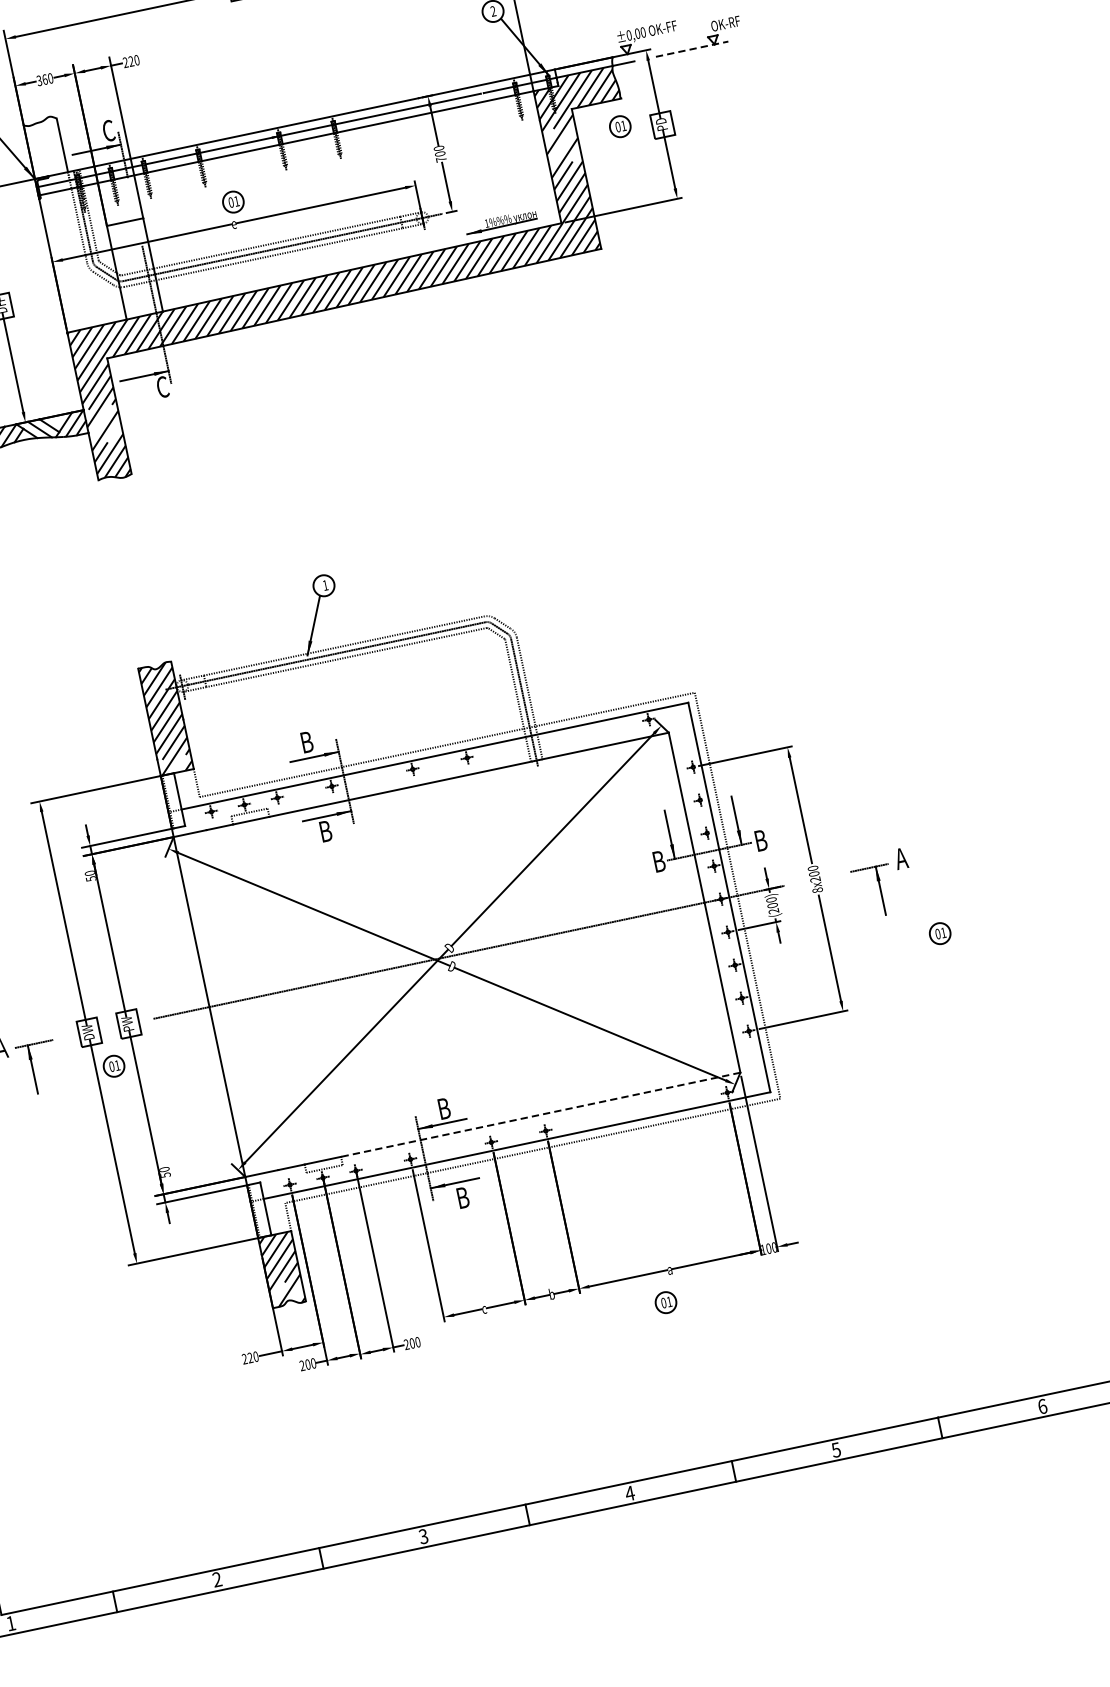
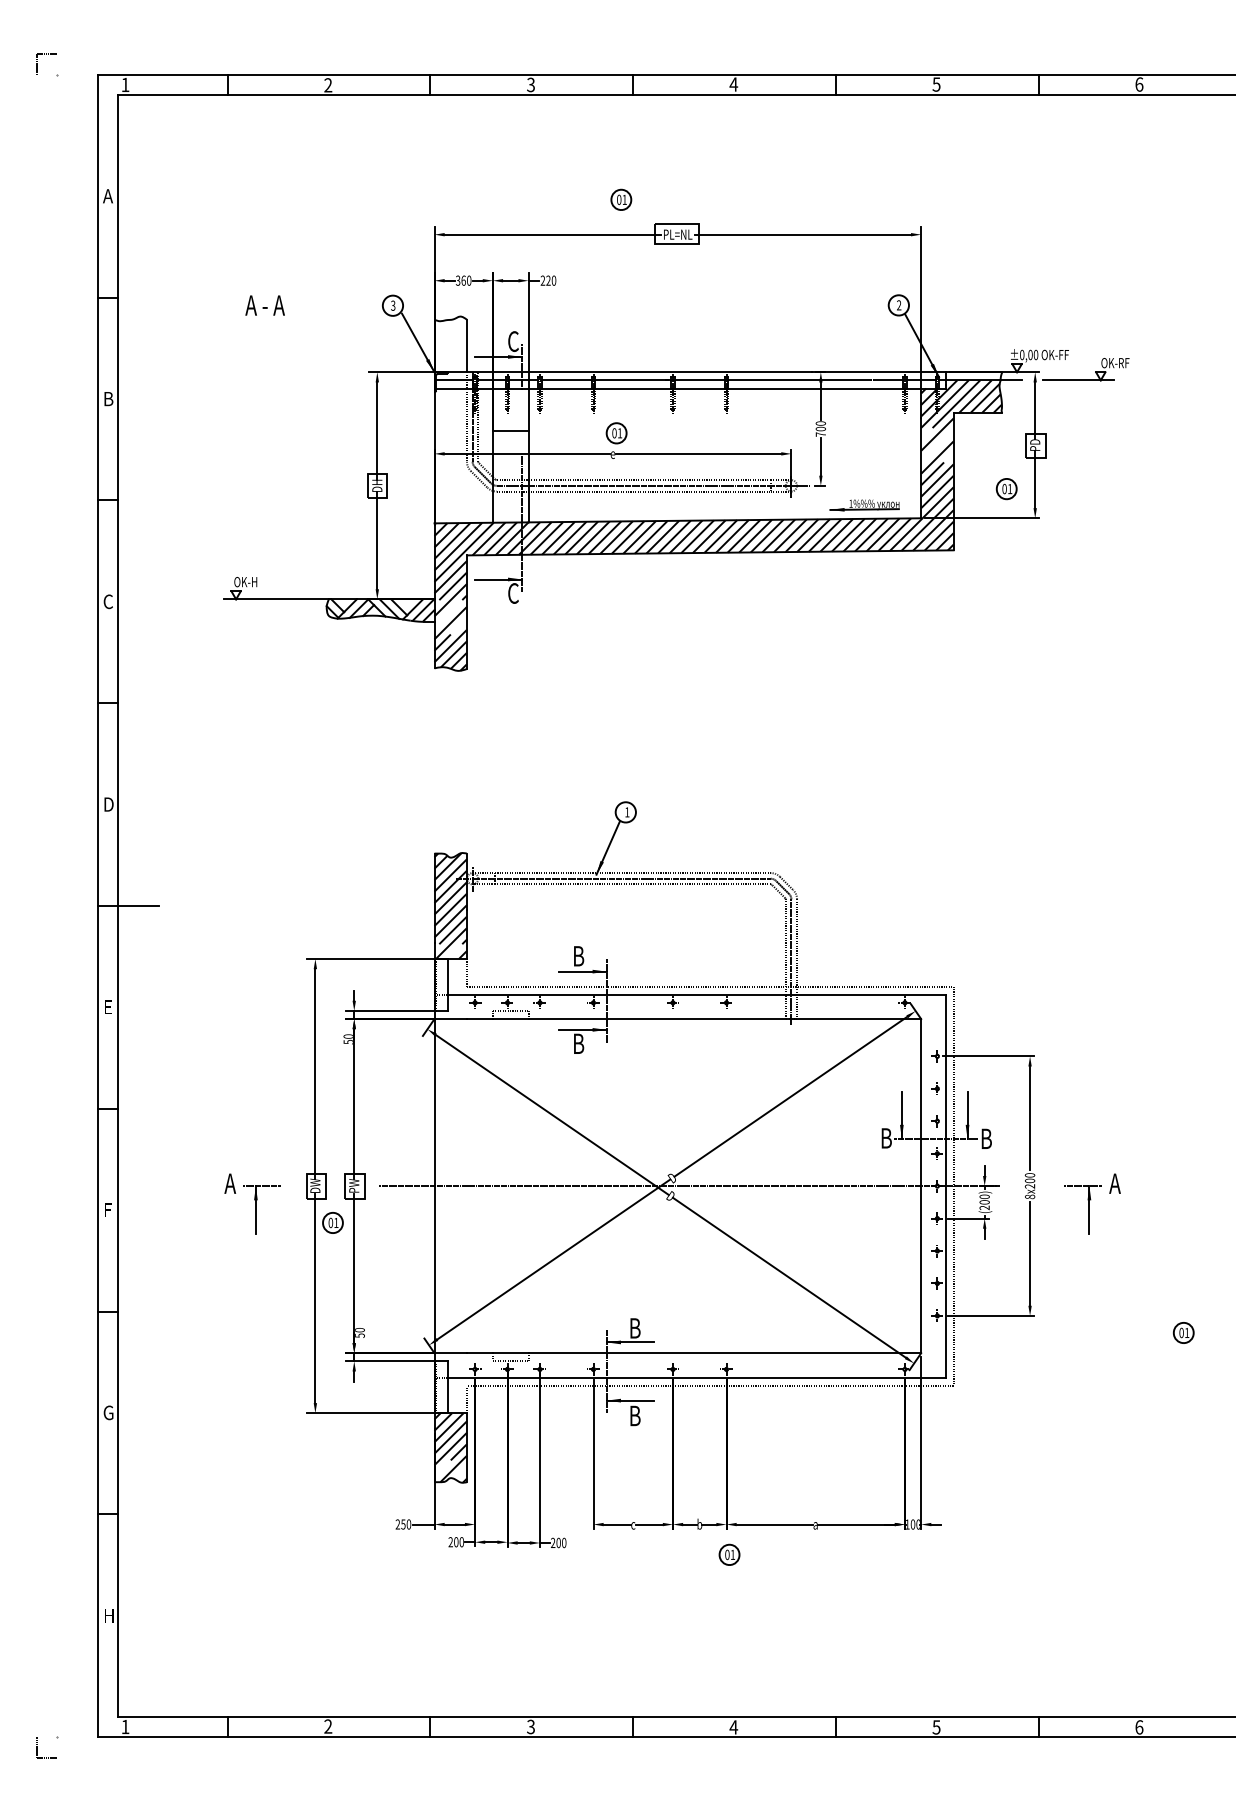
line: (691, 49) -> (1078, 380), dashed -> solid
part: (620, 127) -> (1006, 489), moved
part: (939, 933) -> (1183, 1332), moved
line: (540, 1115) -> (724, 1353), dashed -> solid
part: (665, 1302) -> (729, 1554), moved
text: (250, 1357) -> (403, 1524), 220 -> 250

